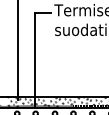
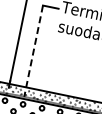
line: (35, 59) -> (33, 51), solid -> dashed

